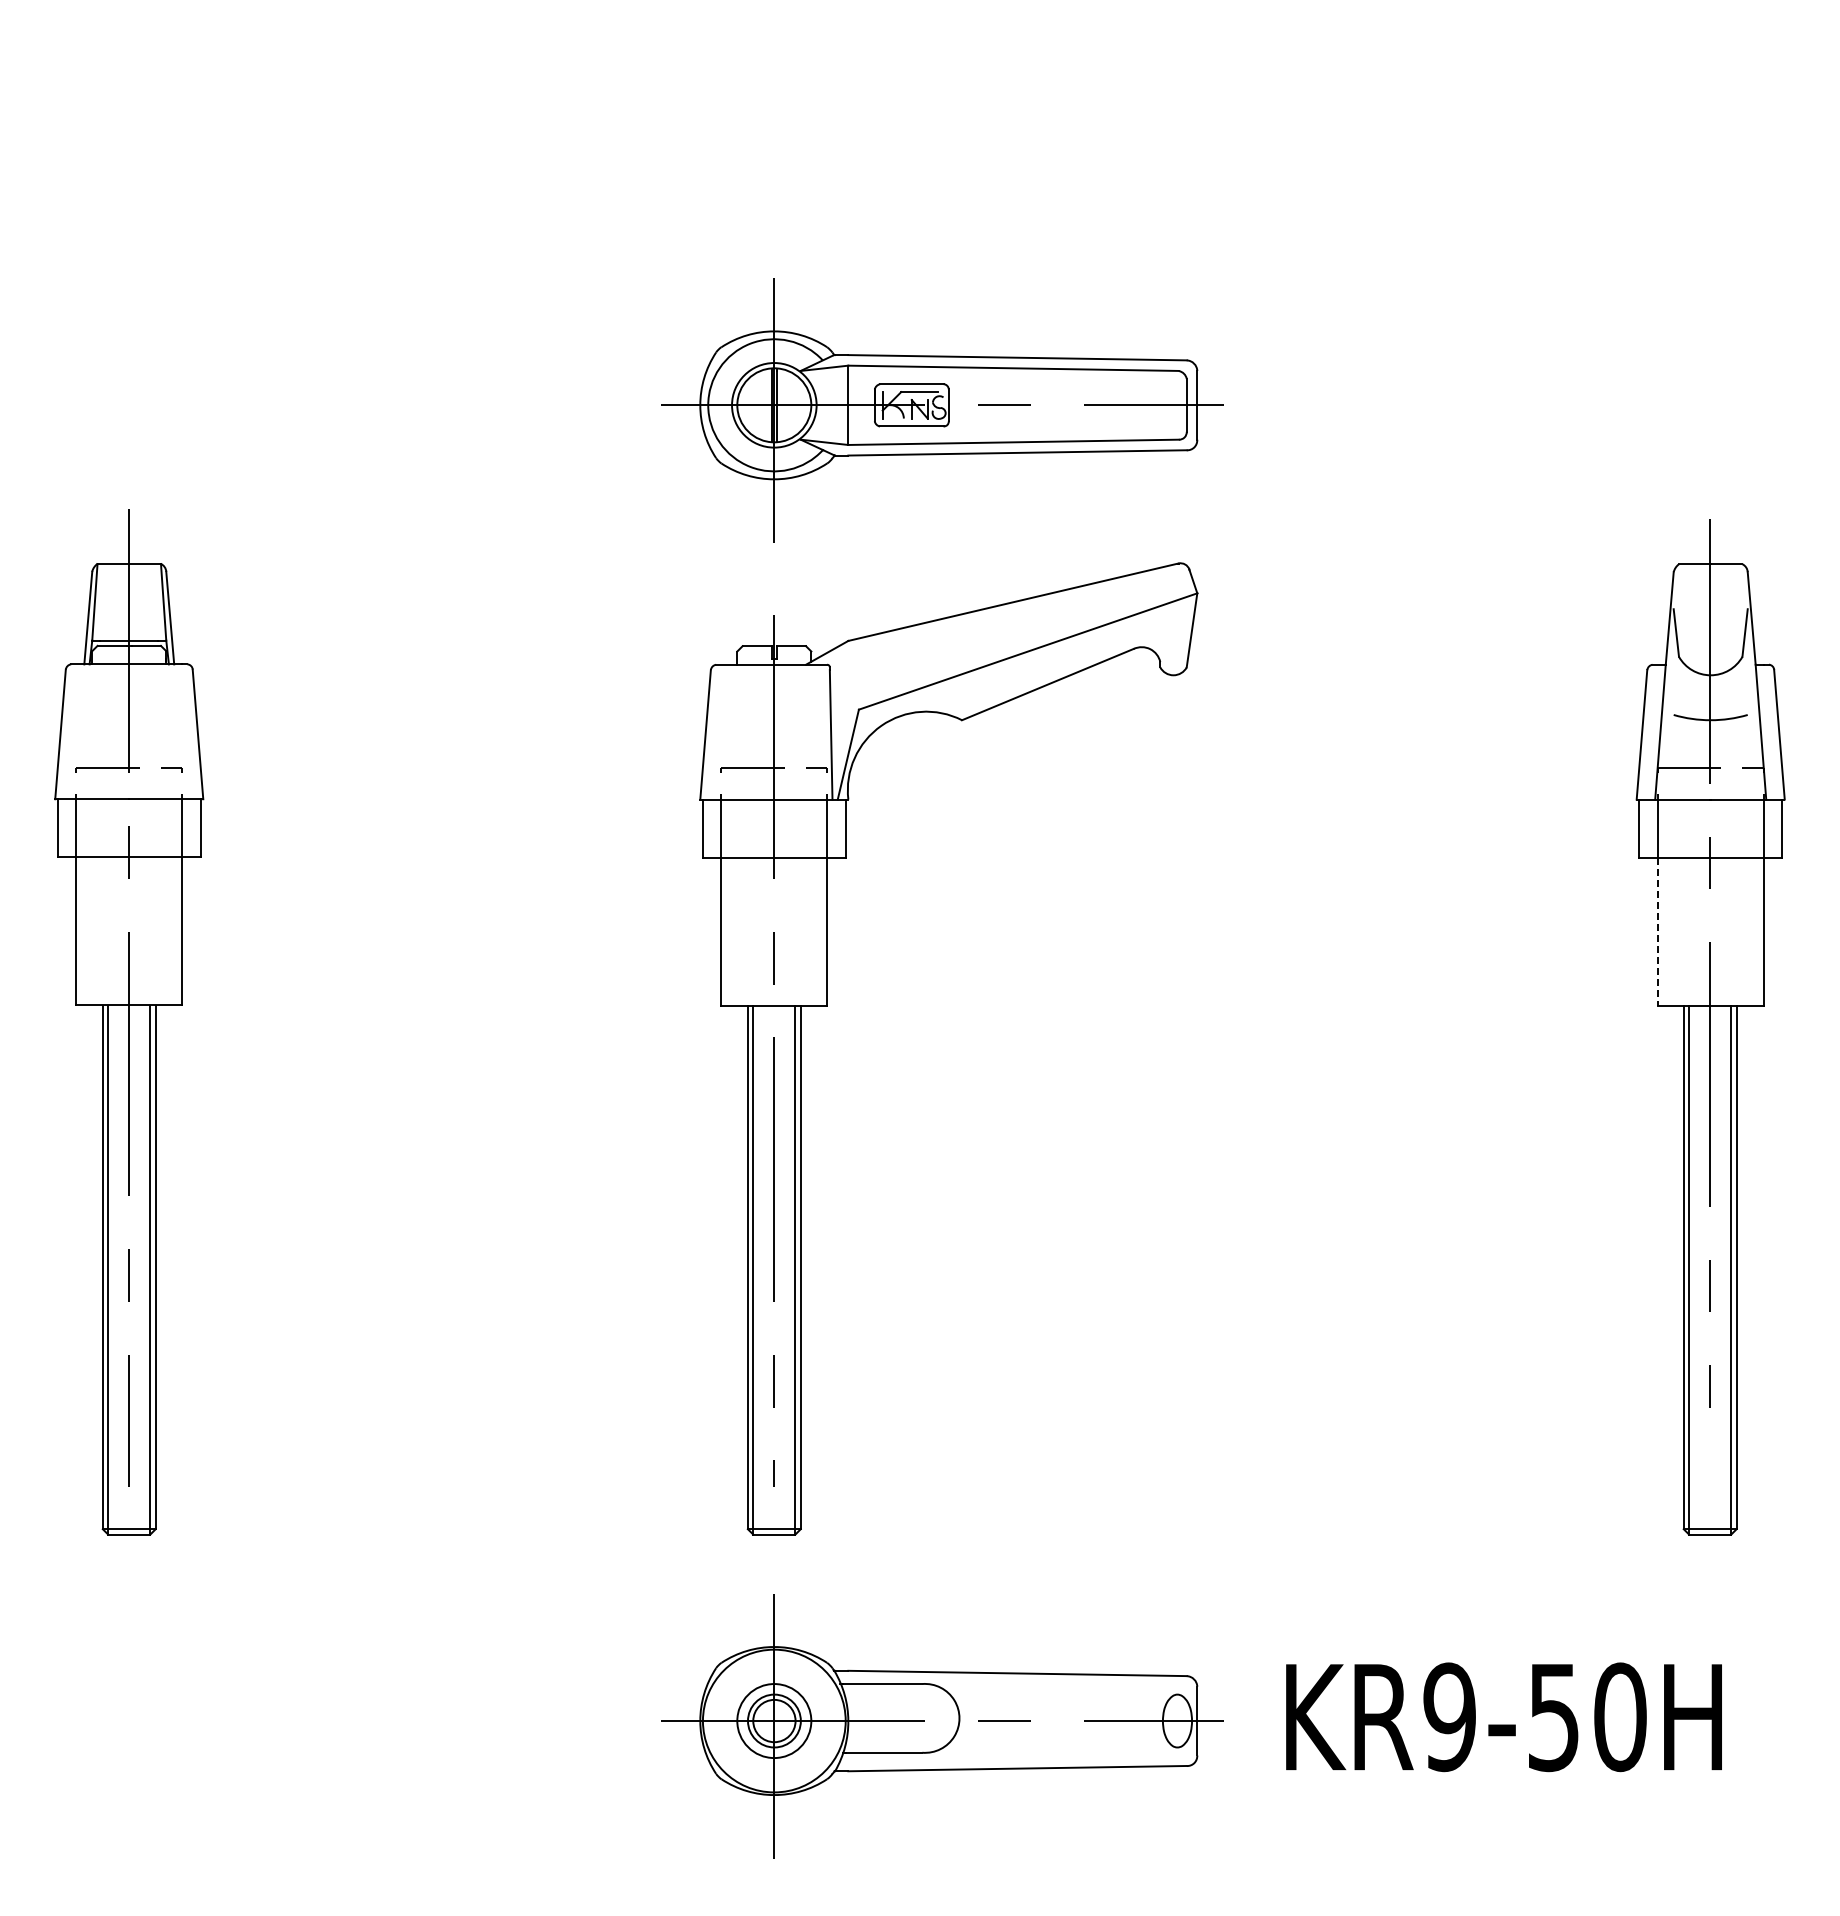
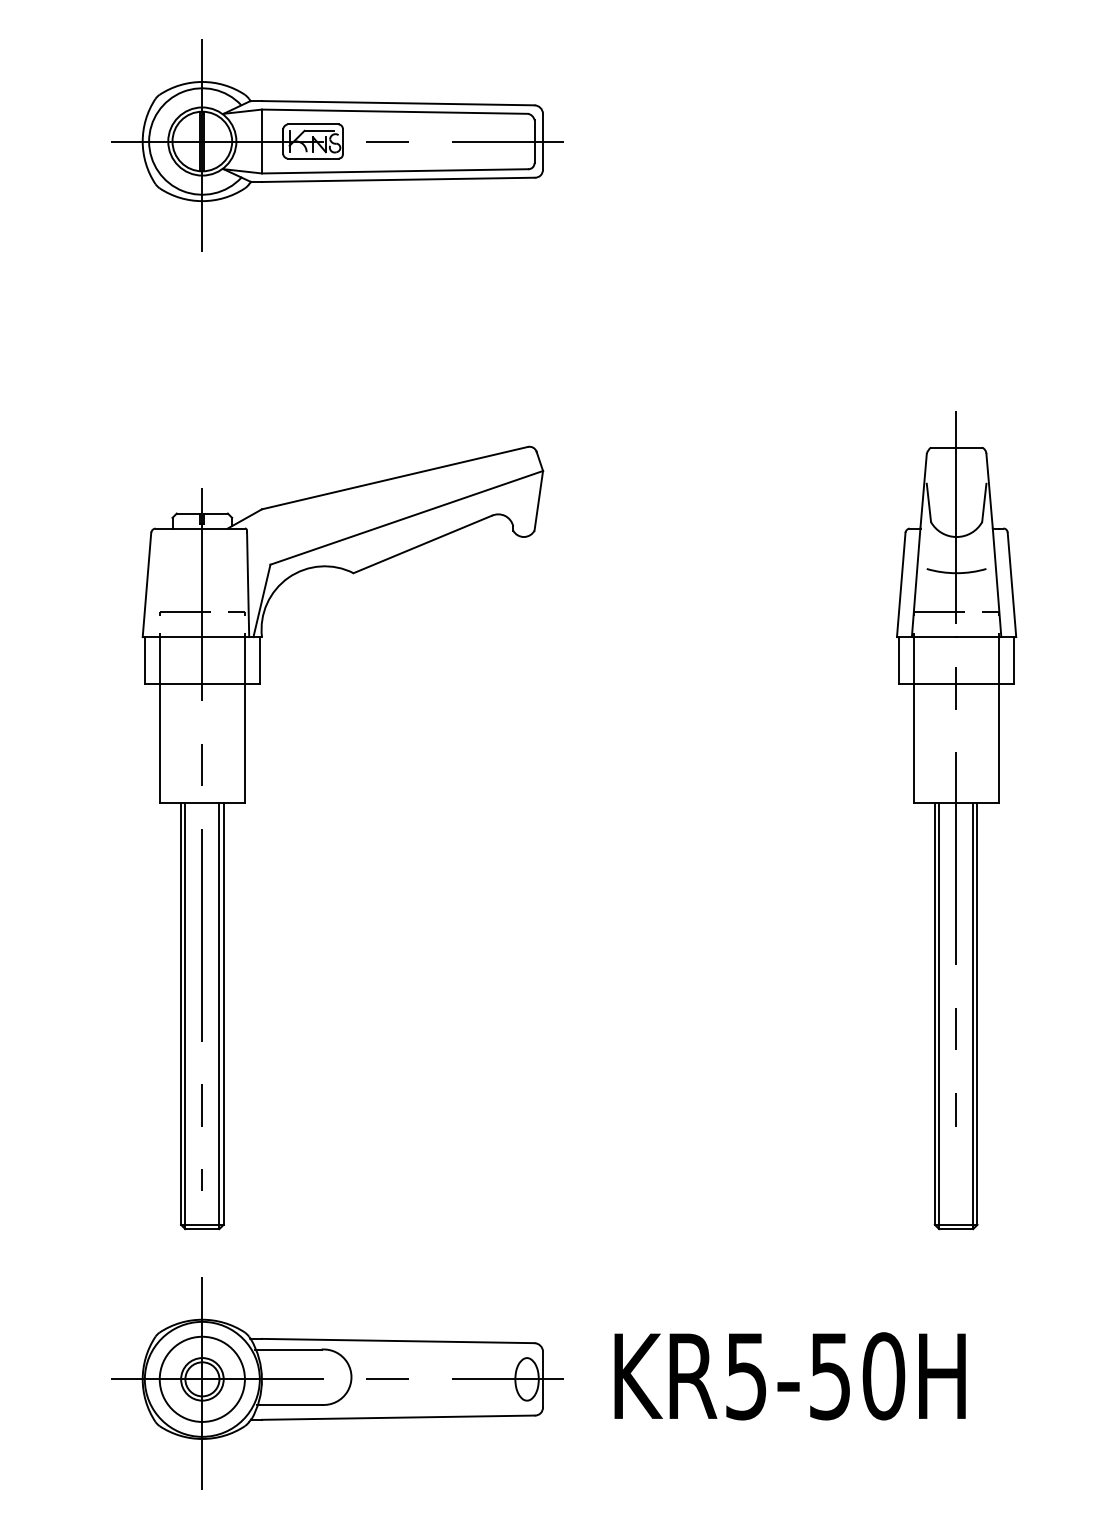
part: (942, 410) -> (337, 145), moved
line: (1657, 932) -> (913, 744), dashed -> solid
text: (1449, 1716) -> (746, 1375), KR9-50H -> KR5-50H
circle: (774, 1720) -> (202, 1378), size x1.43

